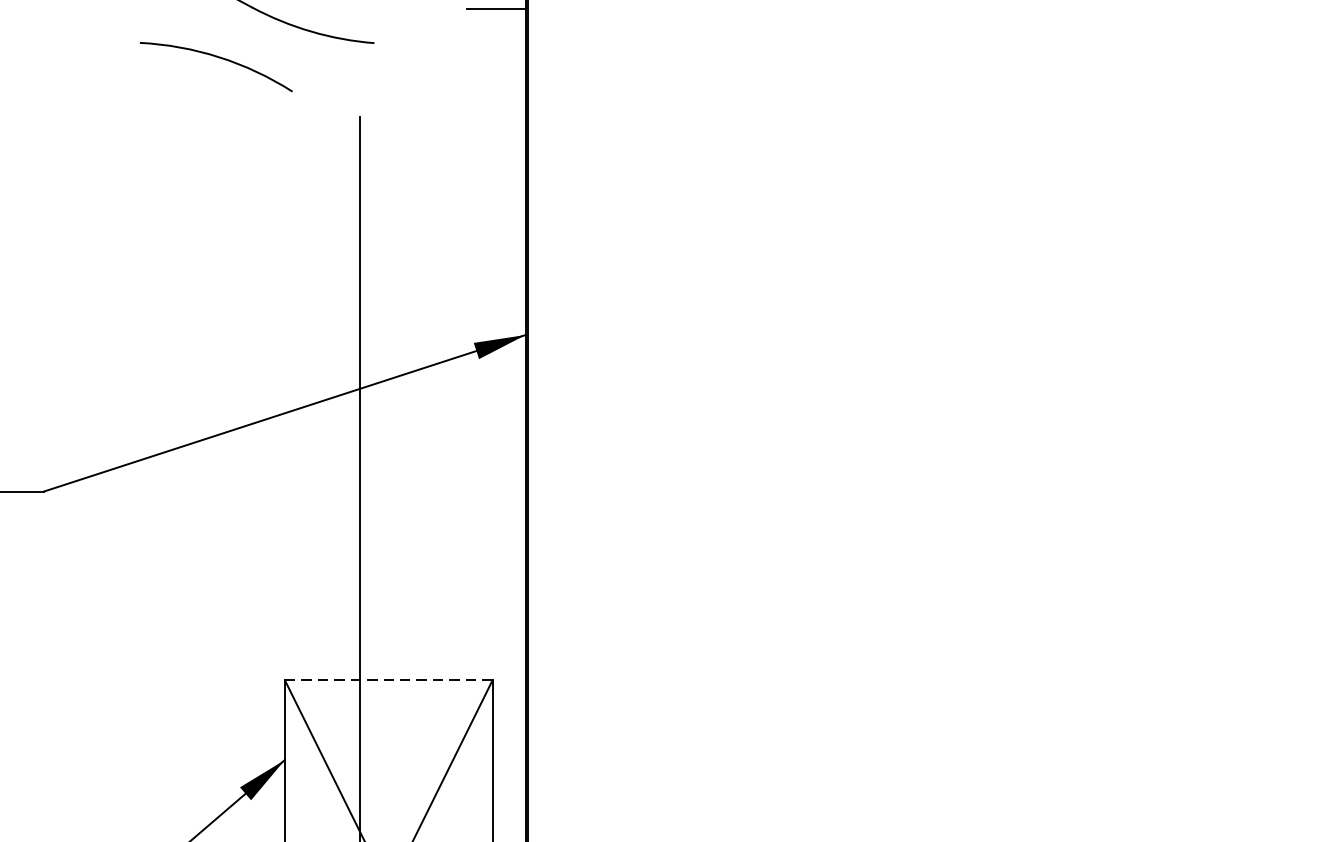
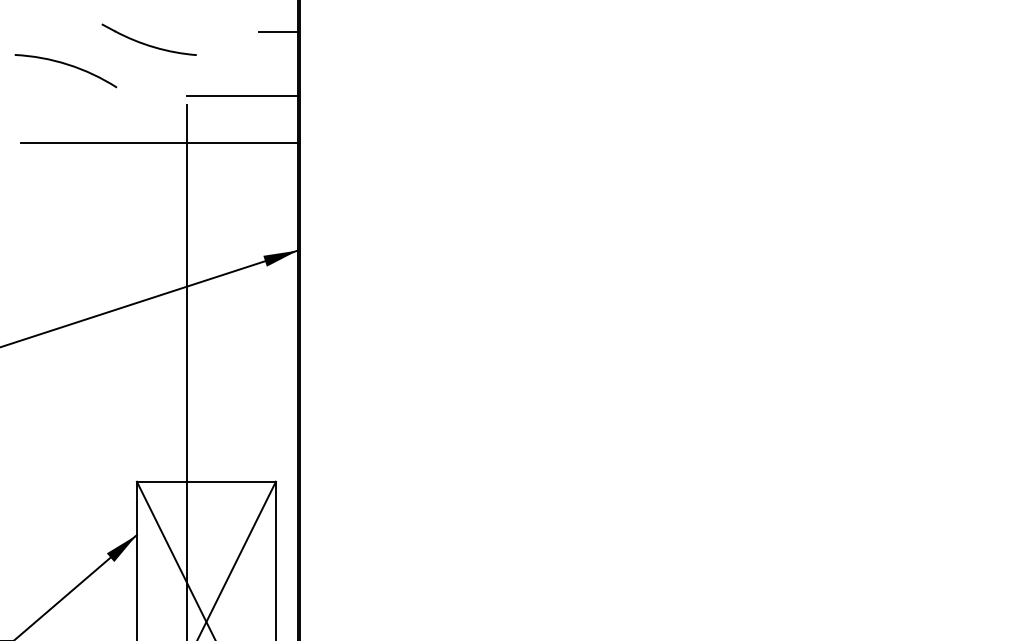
arc: (217, 58) -> (66, 65), moved
line: (442, 103) -> (242, 95), added
line: (318, 175) -> (159, 143), added
line: (388, 679) -> (206, 481), dashed -> solid

